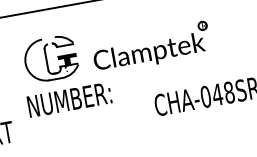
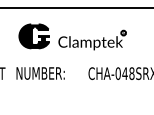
fill: (51, 59) -> (34, 36), added
text: (69, 99) -> (40, 73), moved

